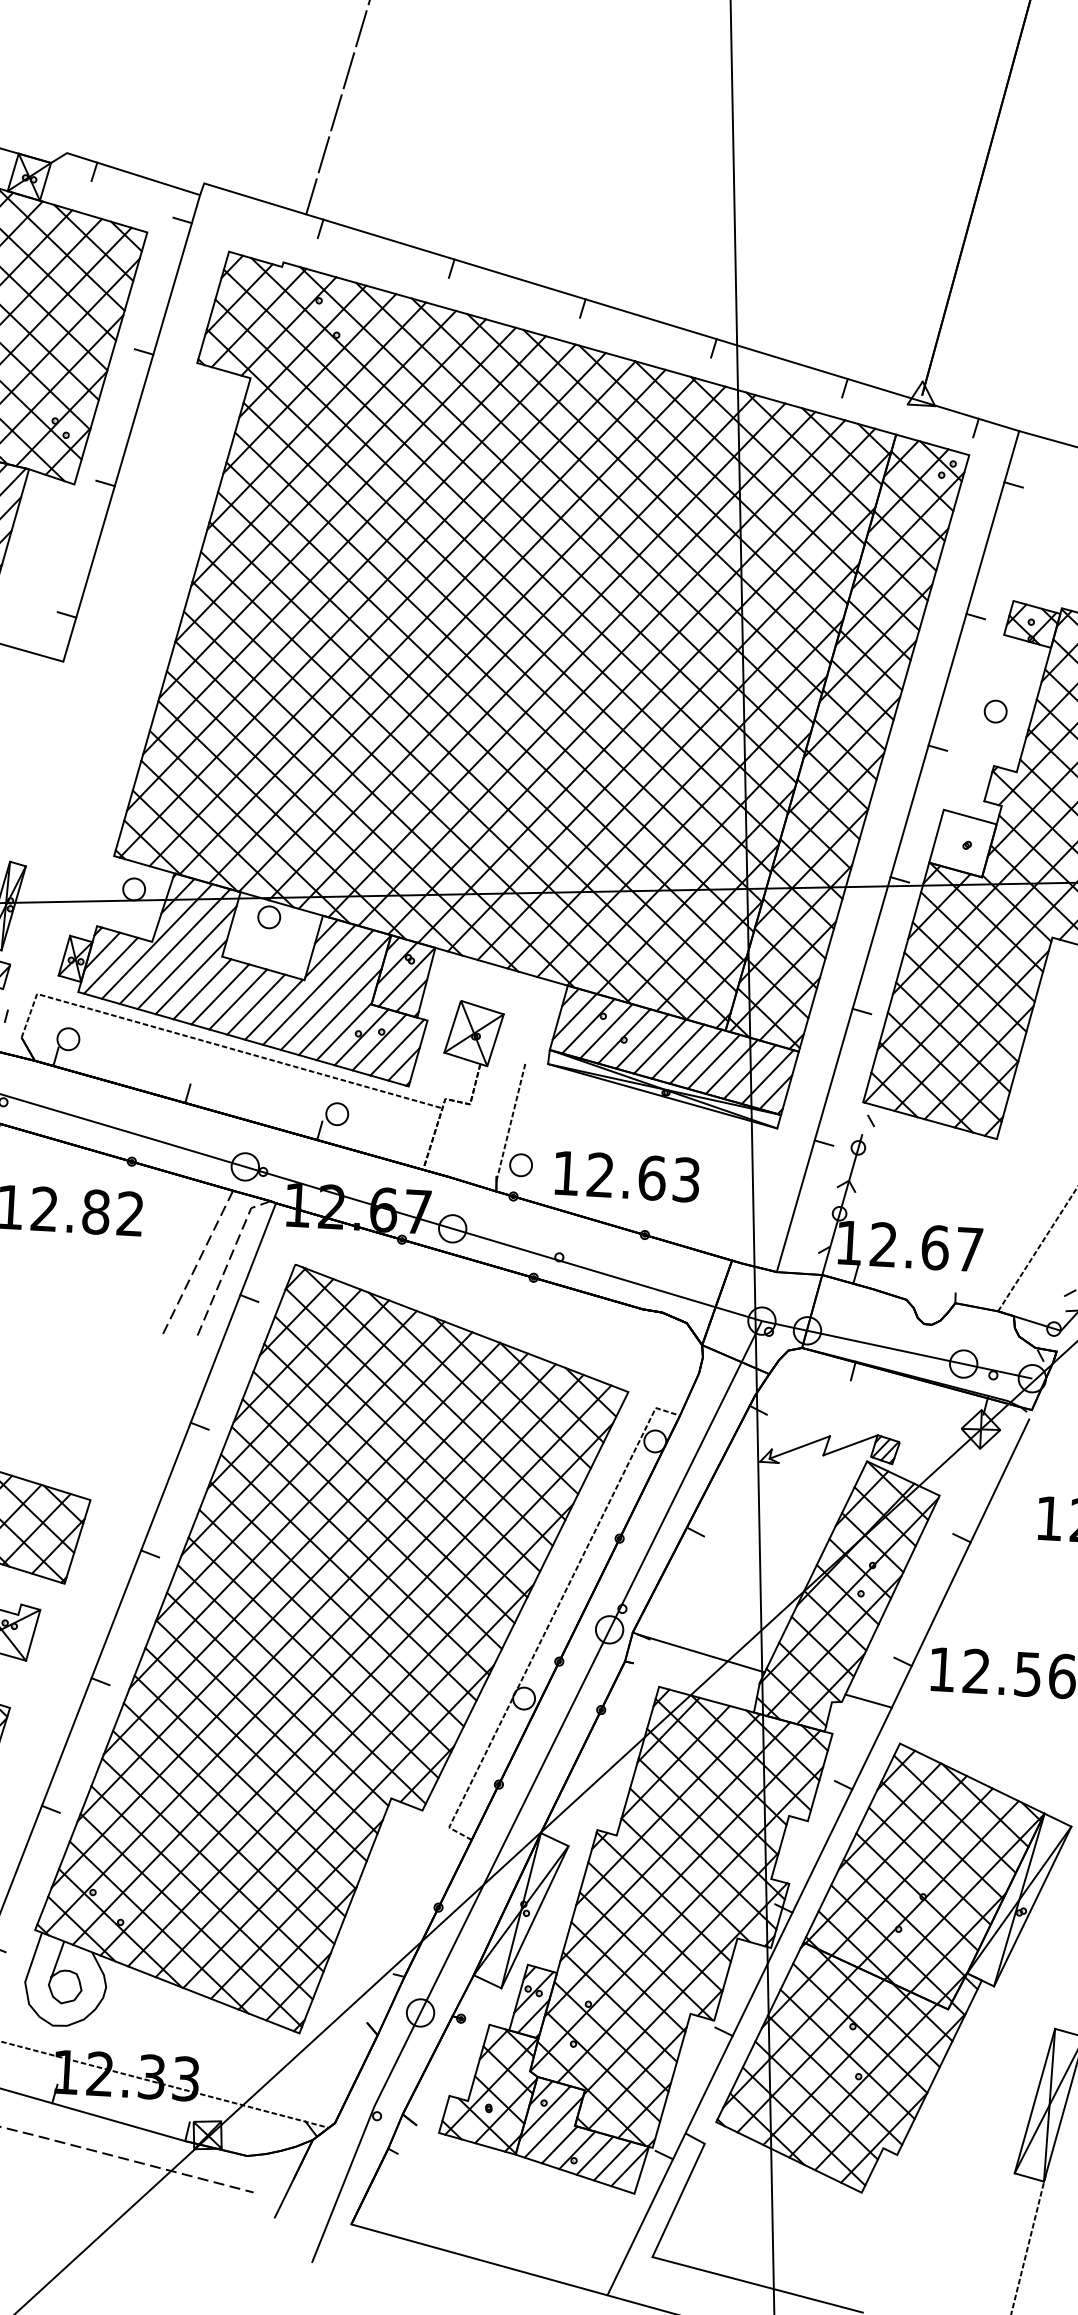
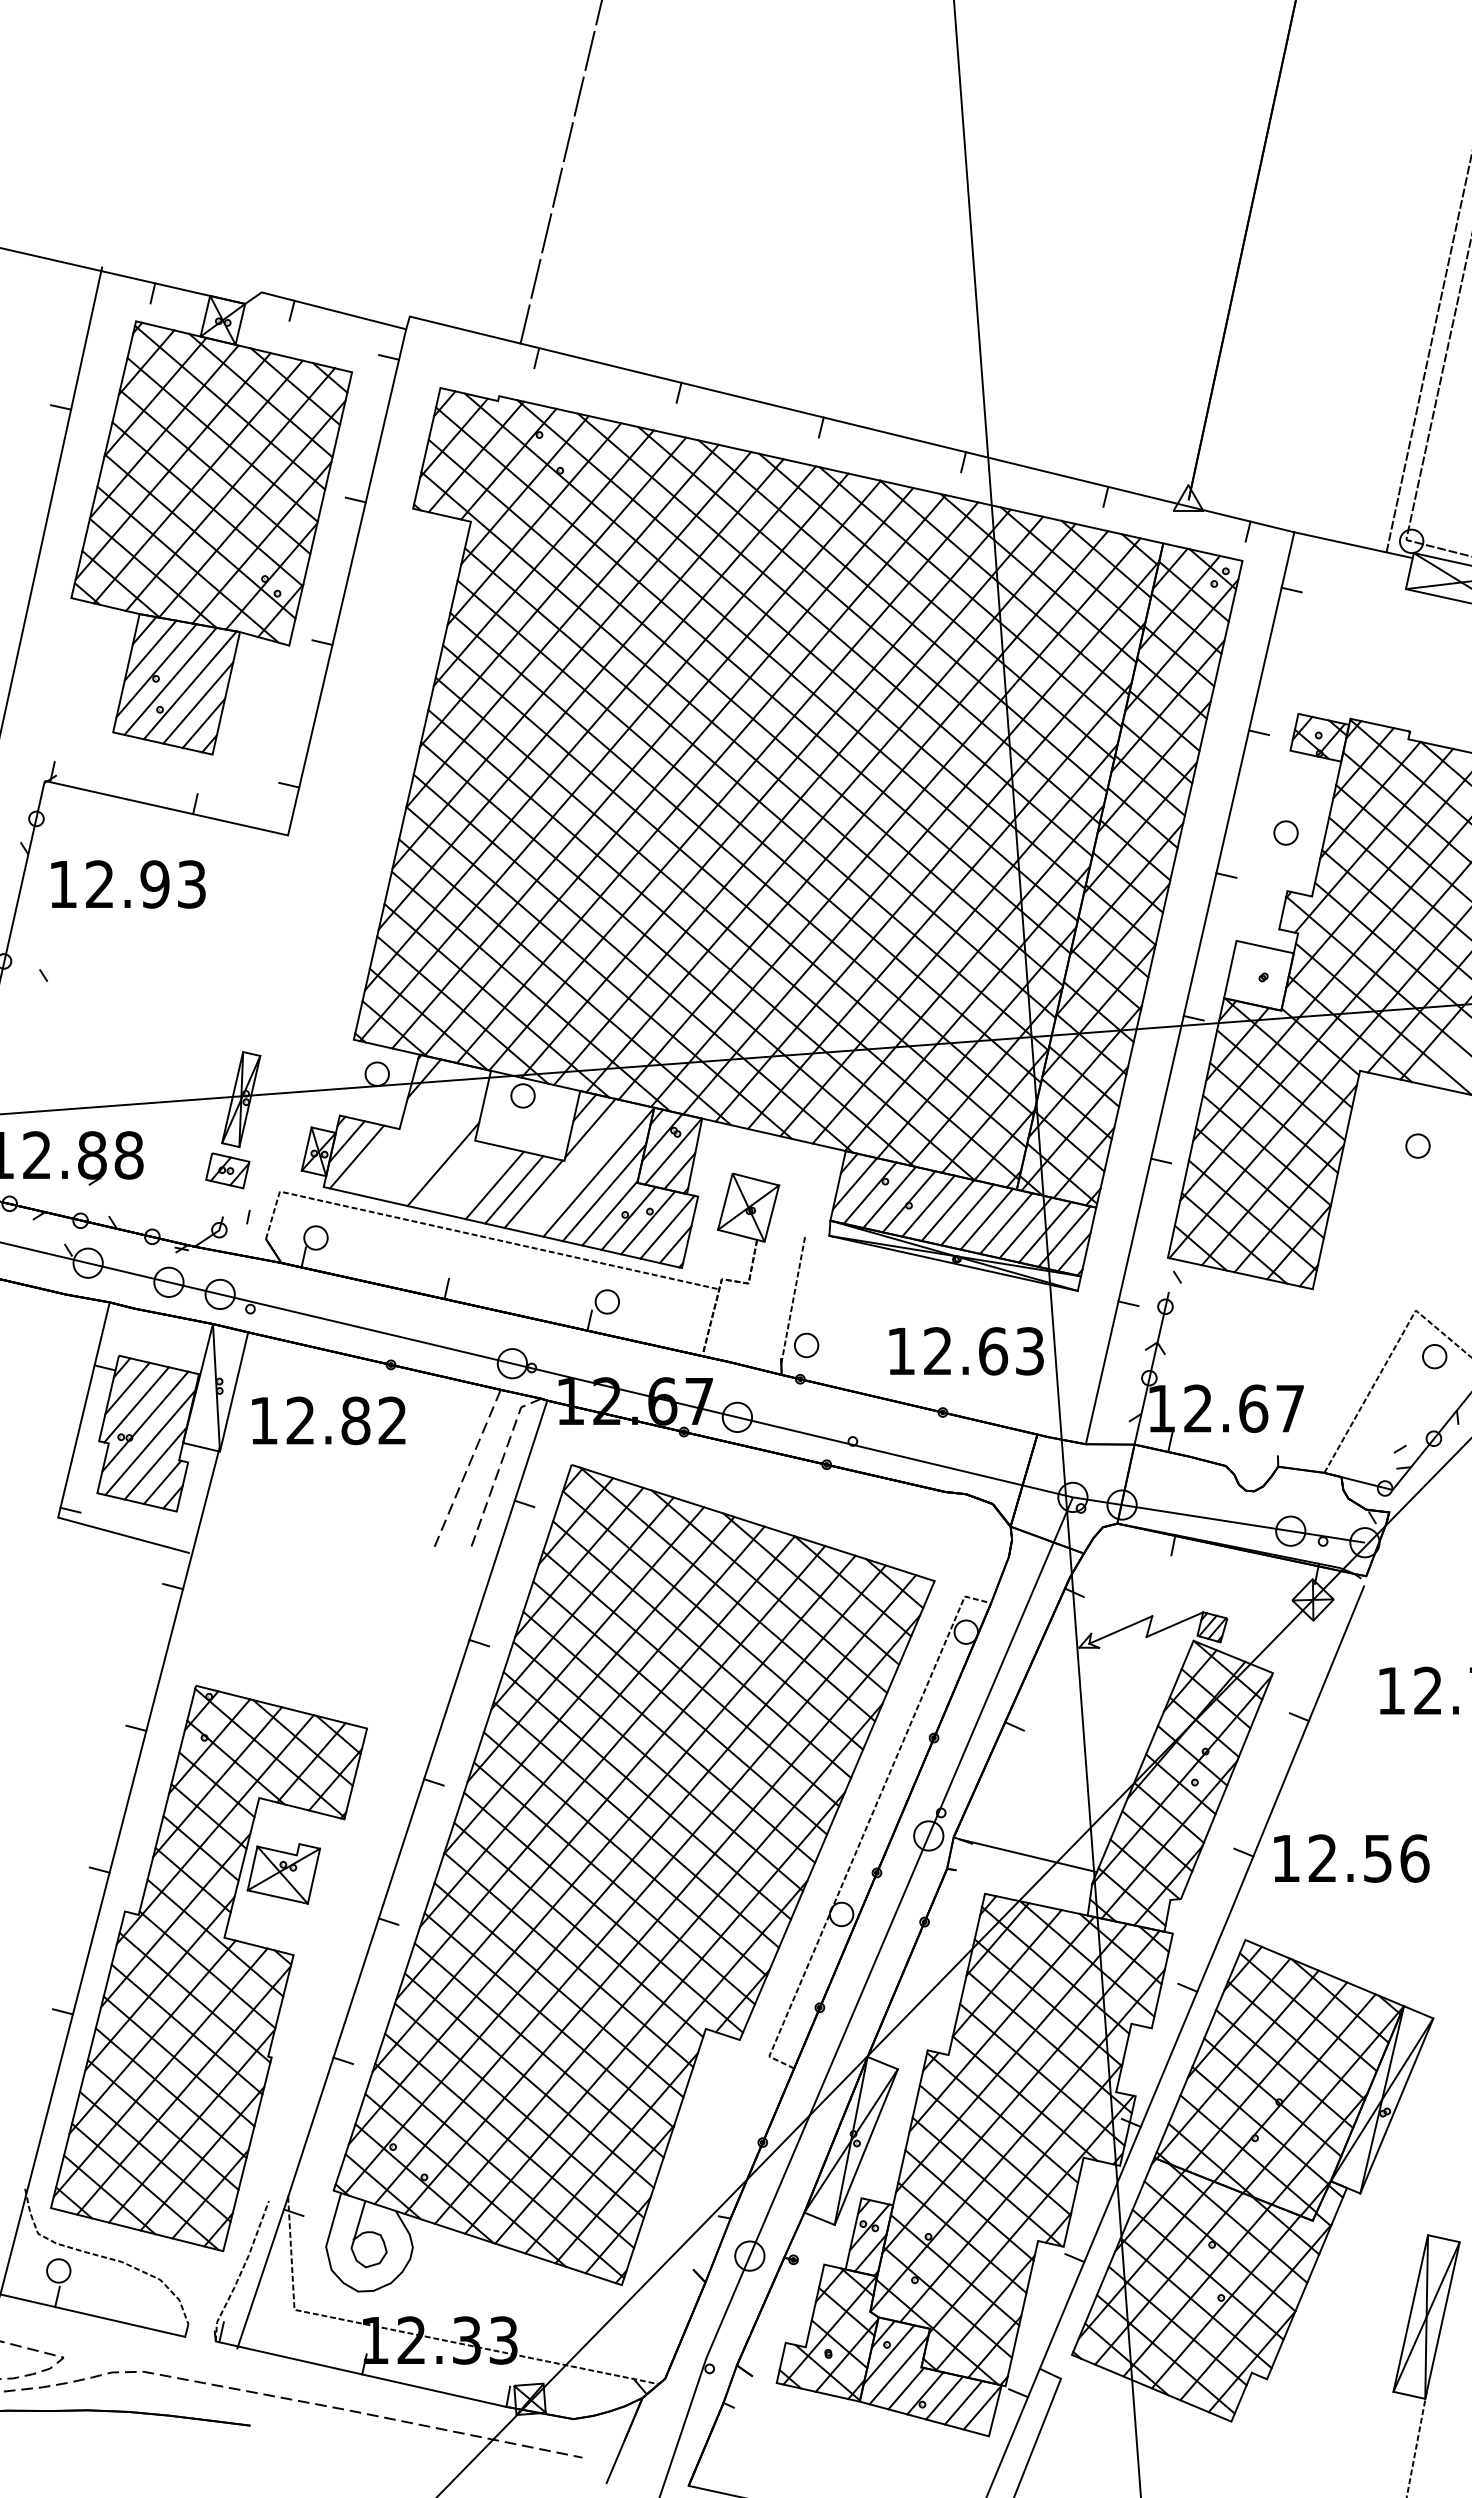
line: (156, 940) -> (404, 1127), removed
line: (174, 946) -> (423, 1132), removed
line: (186, 957) -> (437, 1143), removed
line: (318, 987) -> (579, 1167), removed
line: (202, 989) -> (456, 1176), removed
line: (220, 993) -> (475, 1180), removed
text: (627, 1176) -> (966, 1351), moved
line: (868, 1701) -> (1209, 1896), removed

